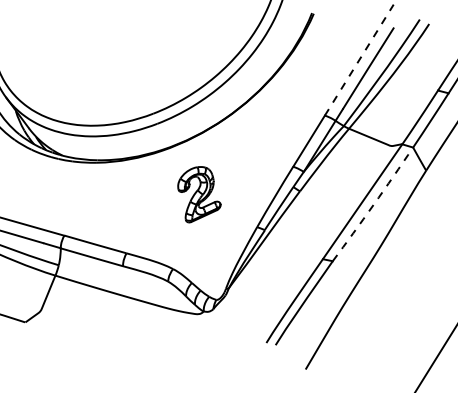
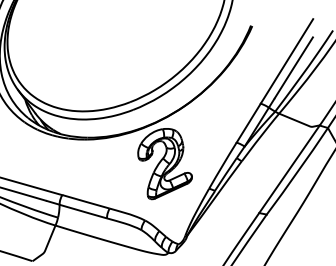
line: (359, 59) -> (287, 60), dashed -> solid
part: (199, 194) -> (165, 163), size x1.67
arc: (373, 204) -> (297, 171), dashed -> solid

